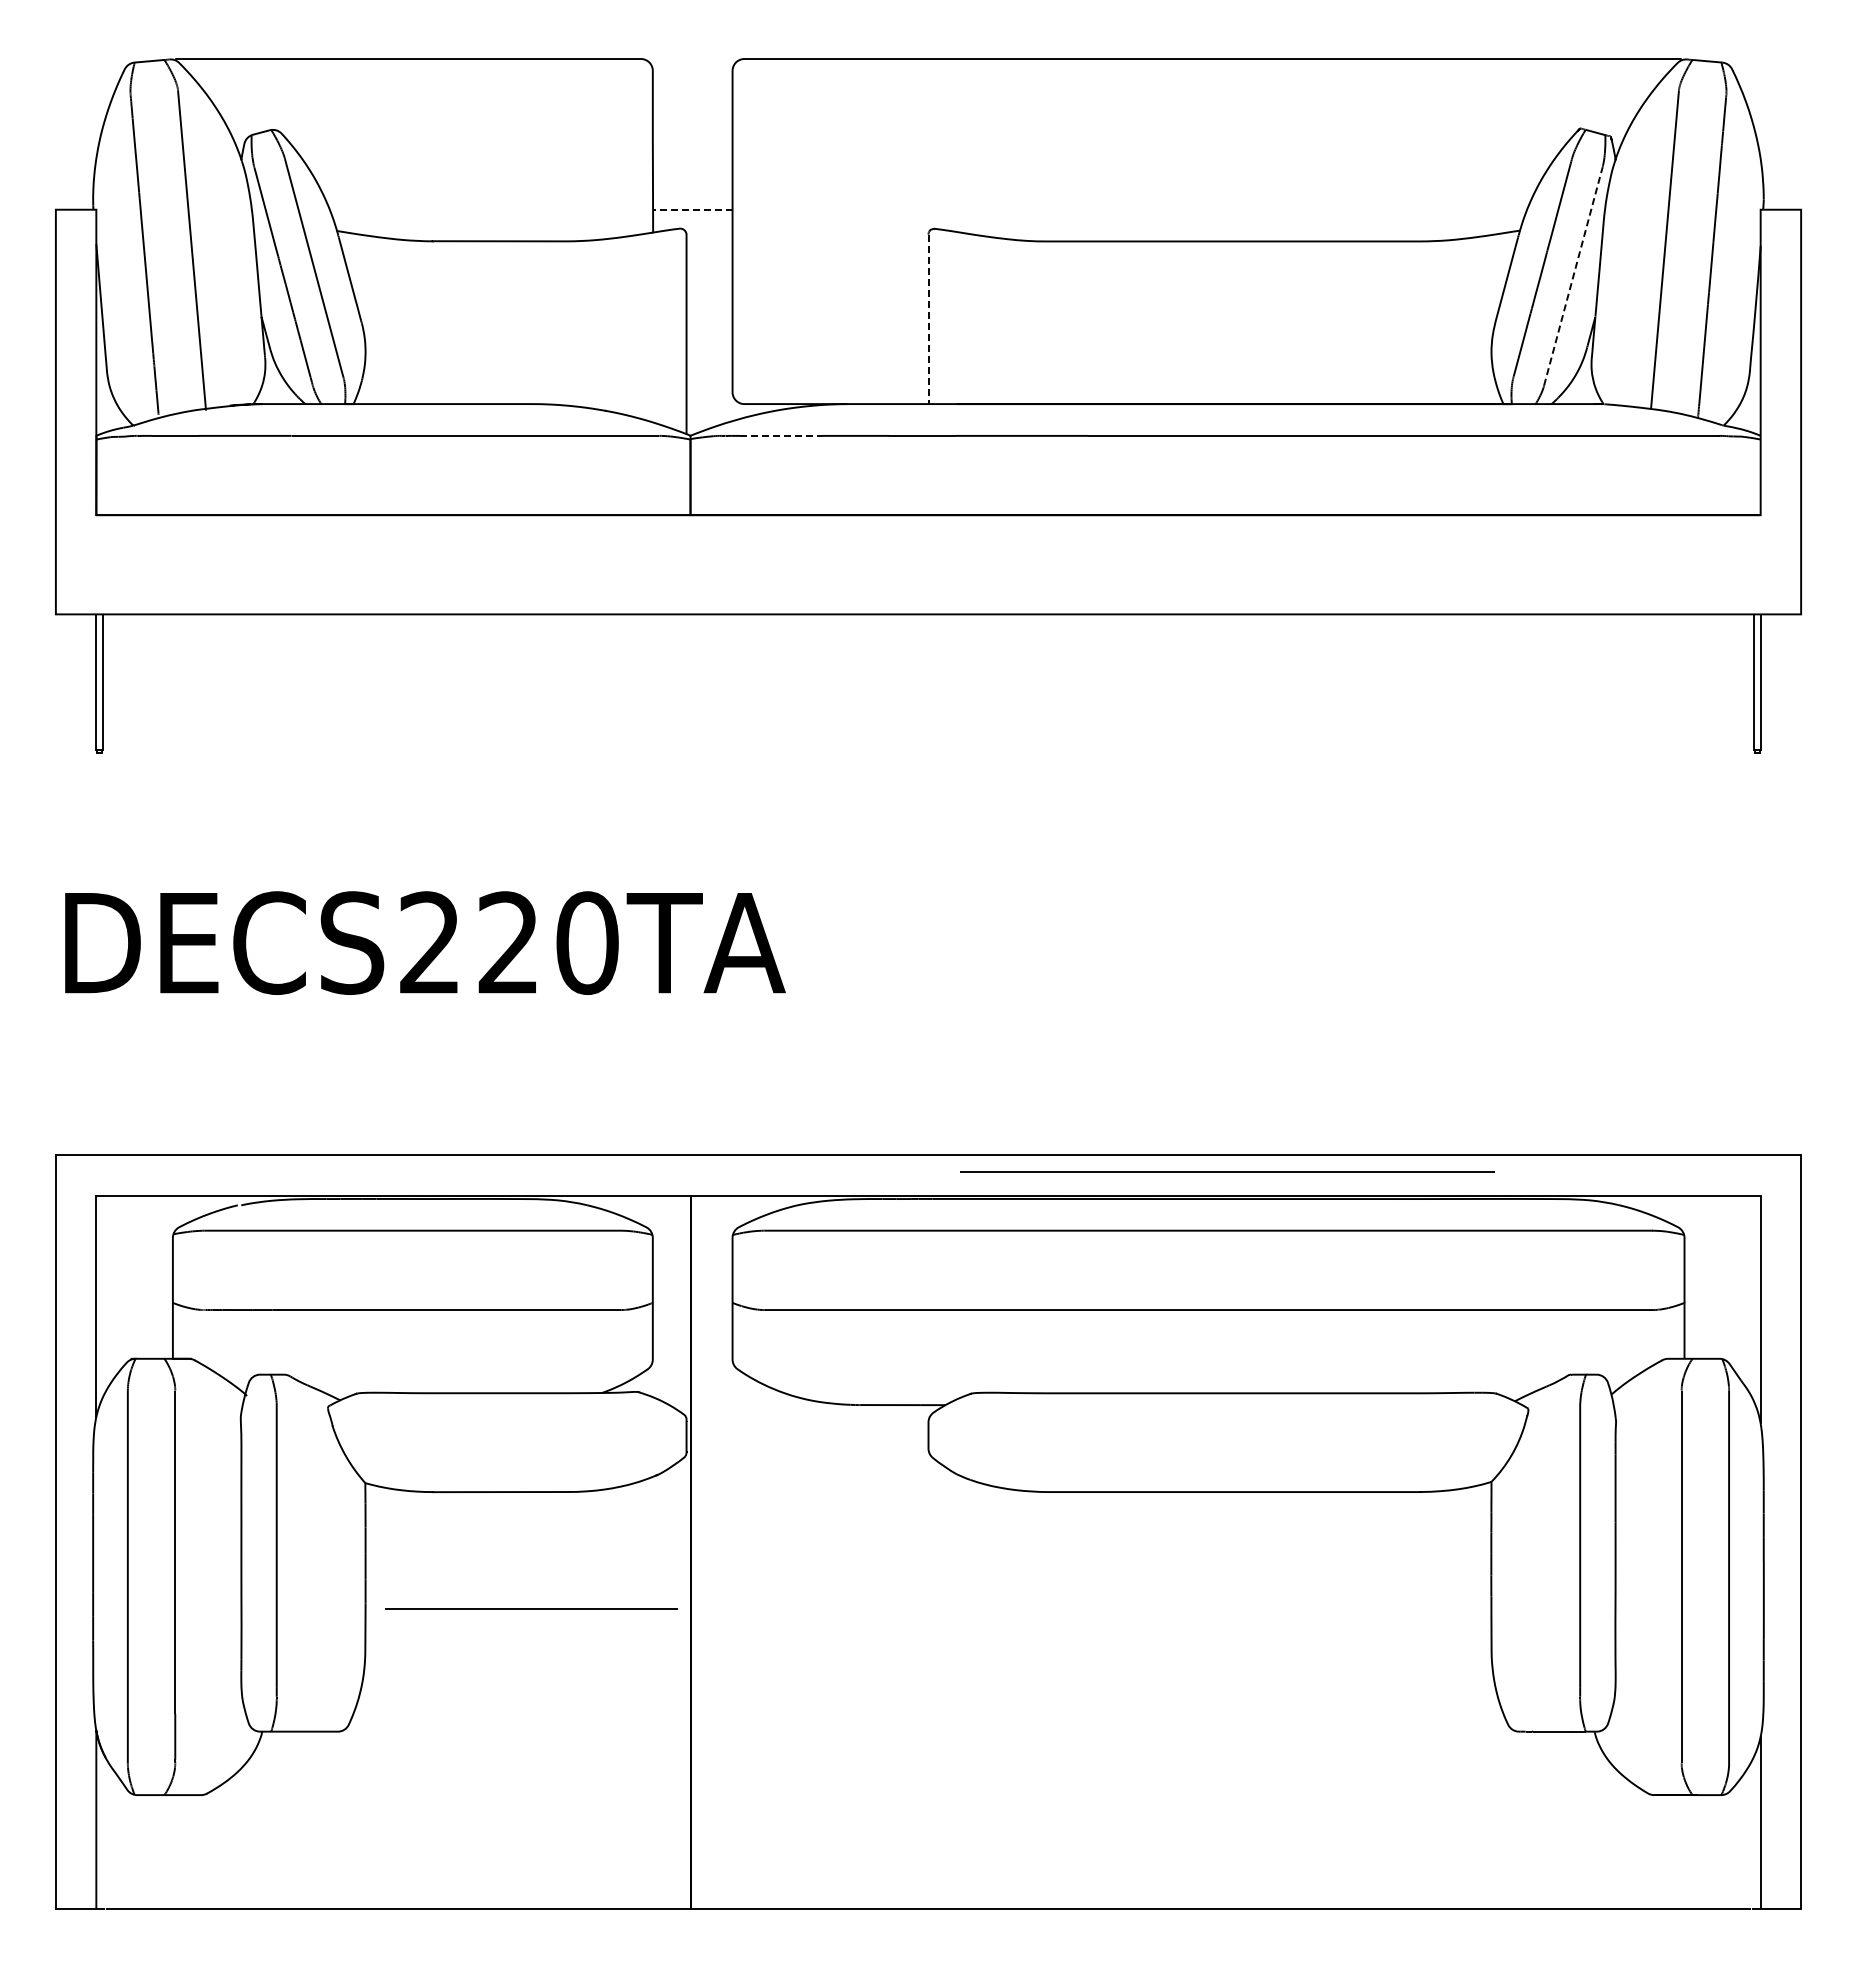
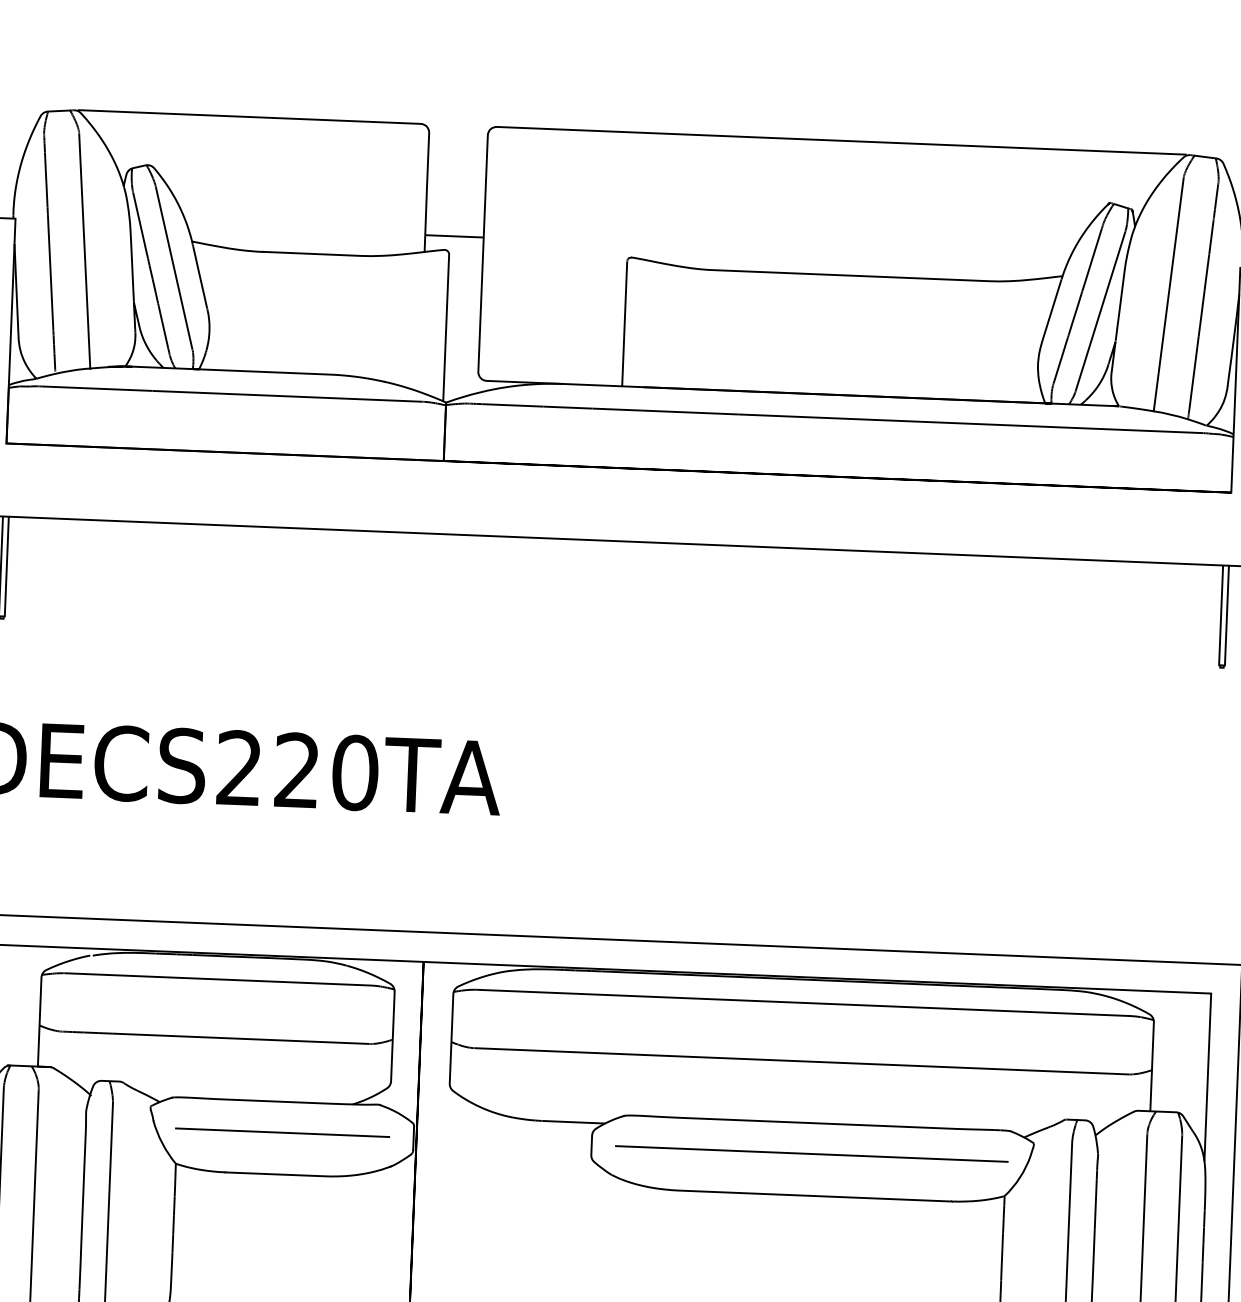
line: (692, 209) -> (454, 236), dashed -> solid
line: (1573, 275) -> (1100, 310), dashed -> solid
line: (928, 319) -> (624, 324), dashed -> solid
line: (782, 435) -> (513, 405), dashed -> solid
line: (1227, 1171) -> (811, 1153), moved
line: (531, 1608) -> (282, 1132), moved

